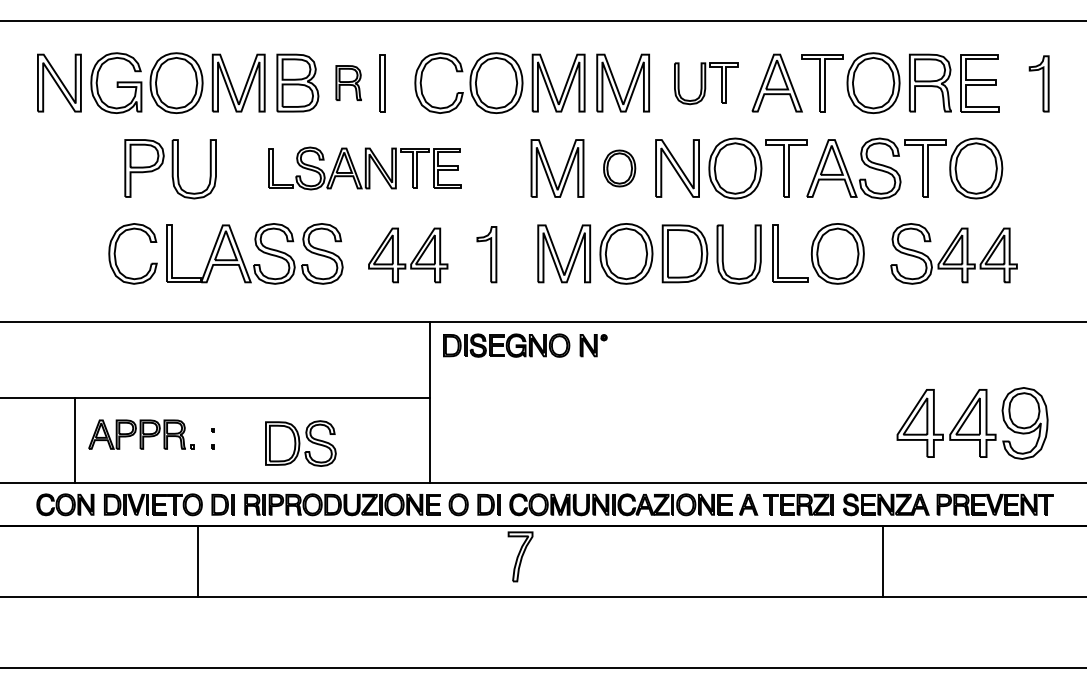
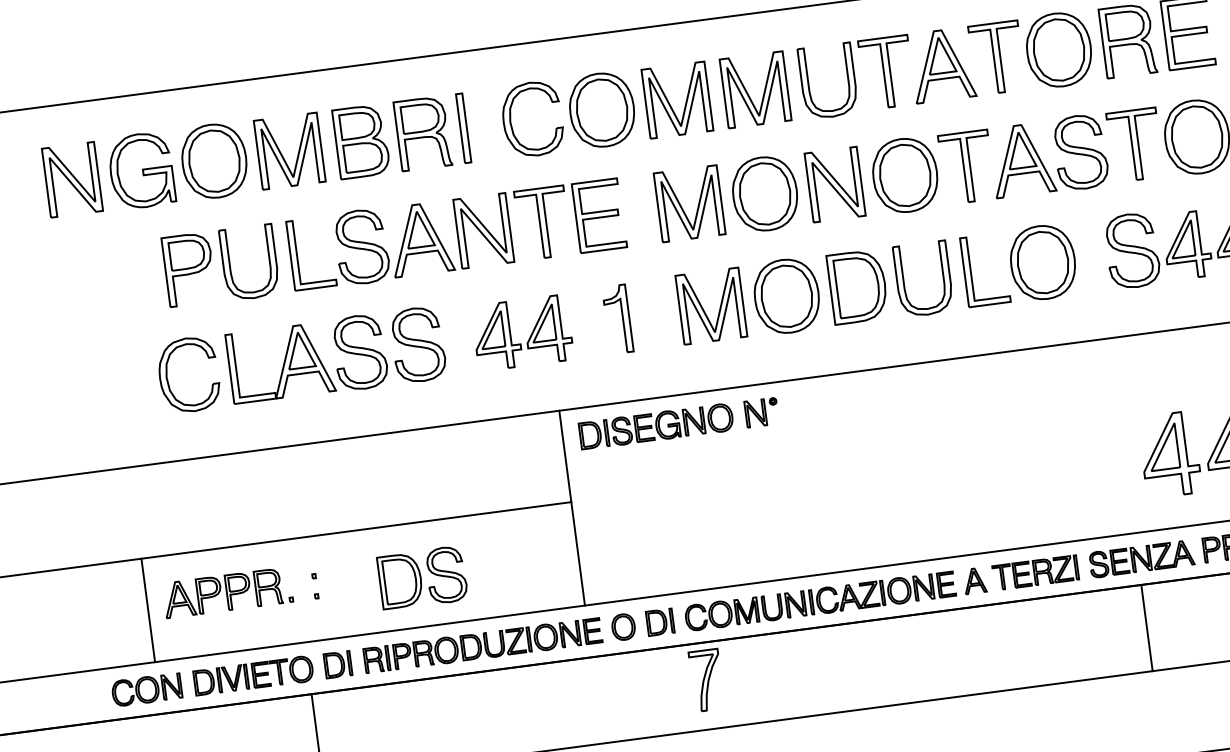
part: (348, 82) -> (422, 132), size x1.67
part: (706, 83) -> (856, 77), size x1.43
part: (364, 168) -> (455, 234), size x1.43
part: (619, 168) -> (764, 193), size x1.67

